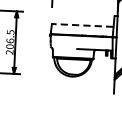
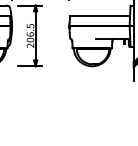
line: (83, 25) -> (100, 16), dashed -> solid

